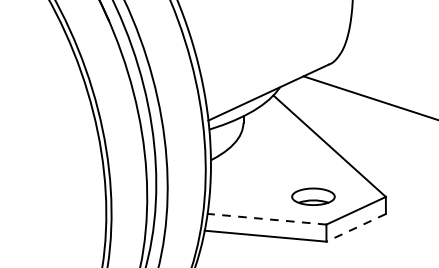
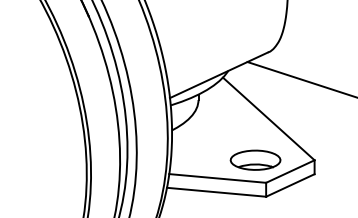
part: (313, 195) -> (255, 159), size x1.43
line: (266, 219) -> (217, 178), dashed -> solid
line: (356, 227) -> (290, 185), dashed -> solid

